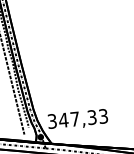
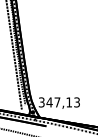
text: (92, 117) -> (69, 102), 347,33 -> 347,13

